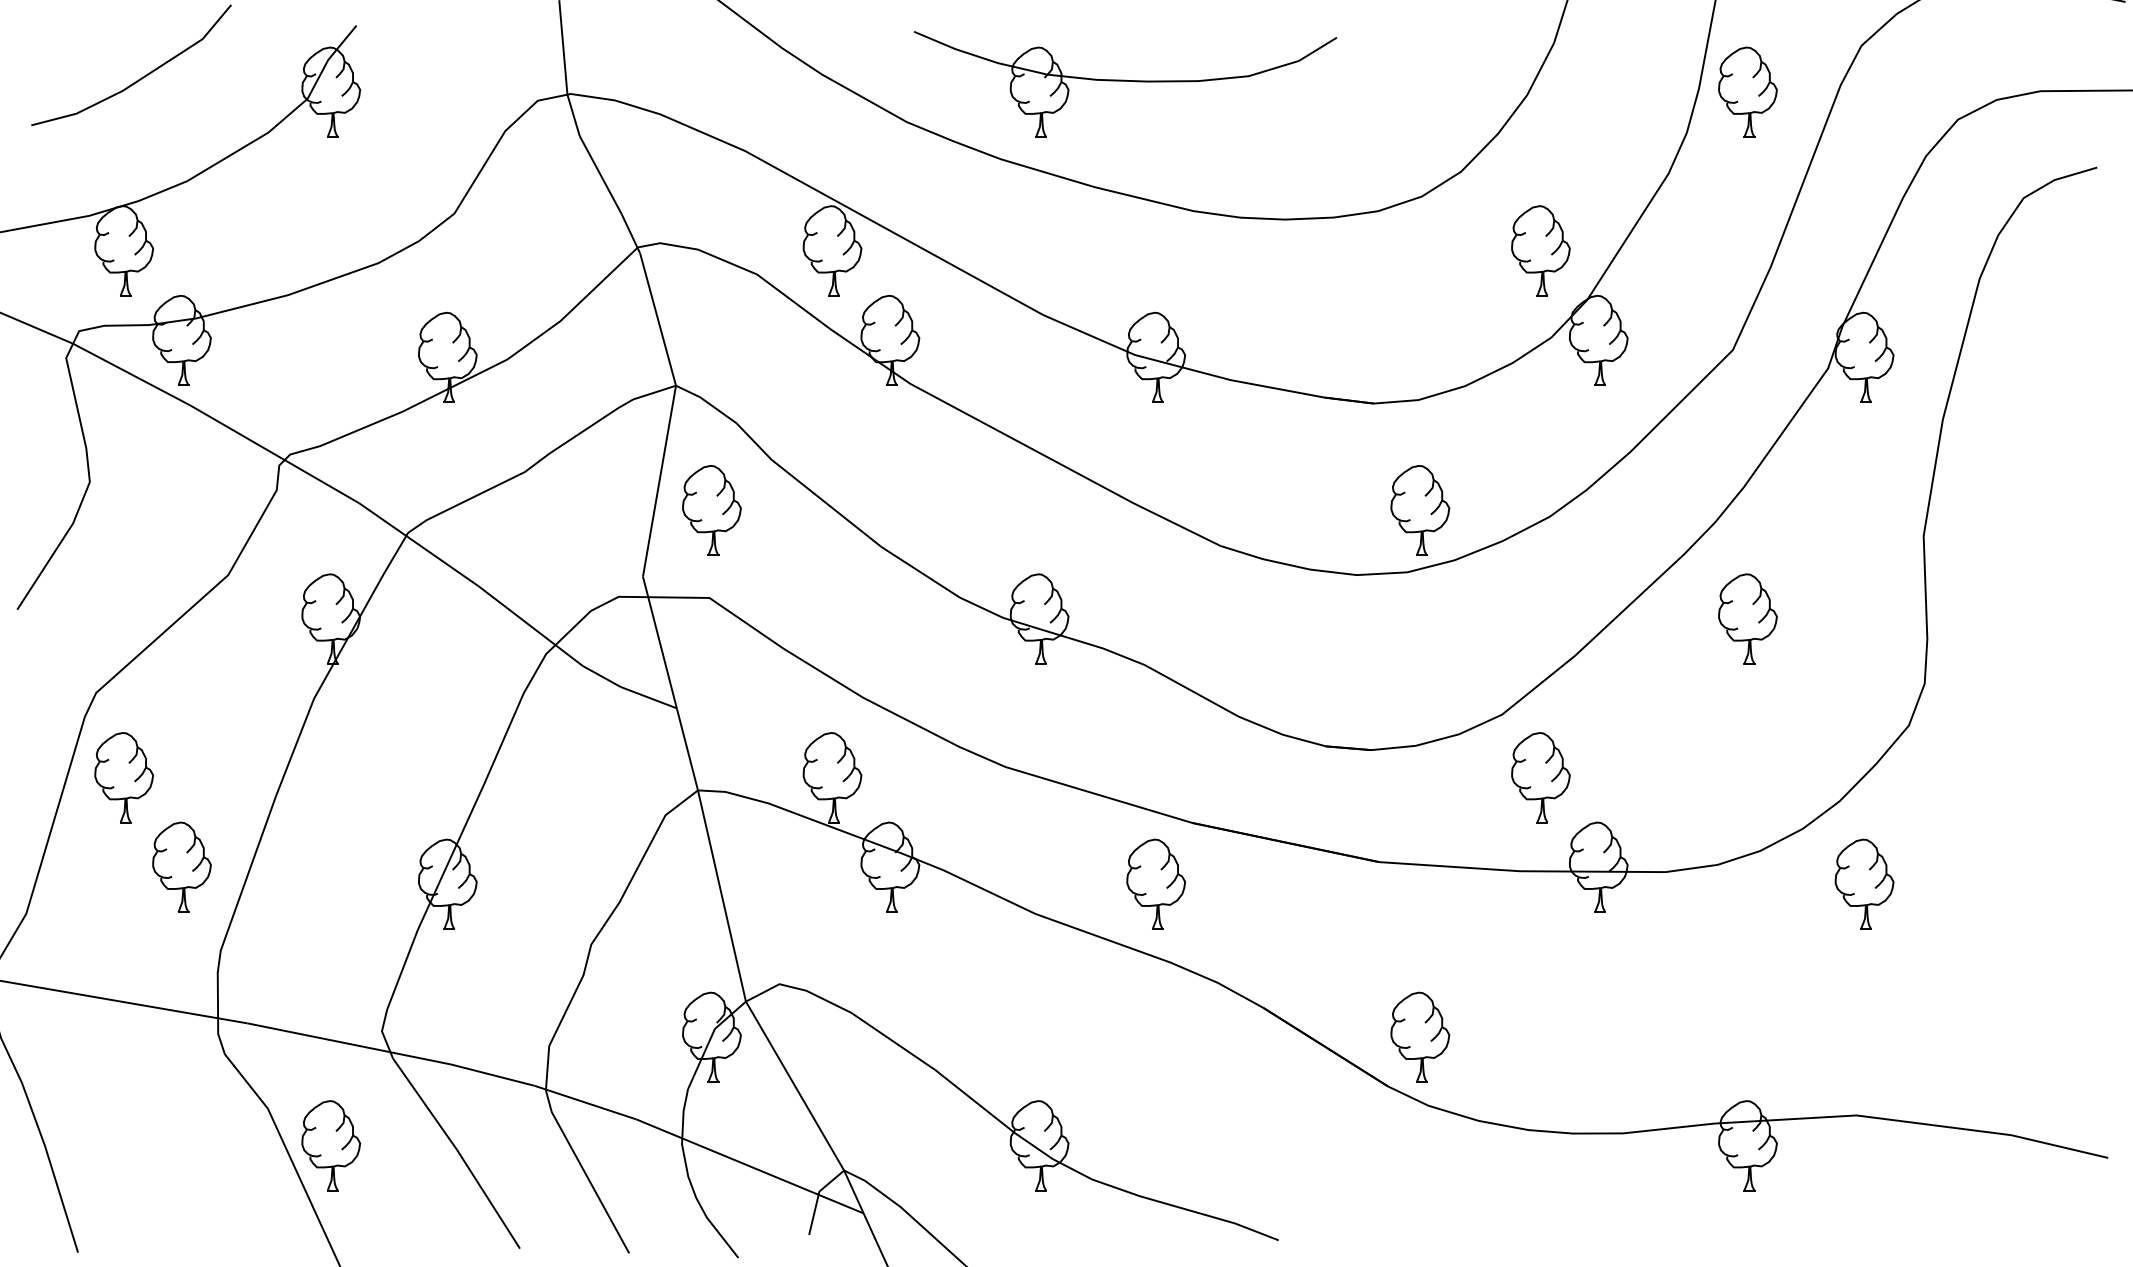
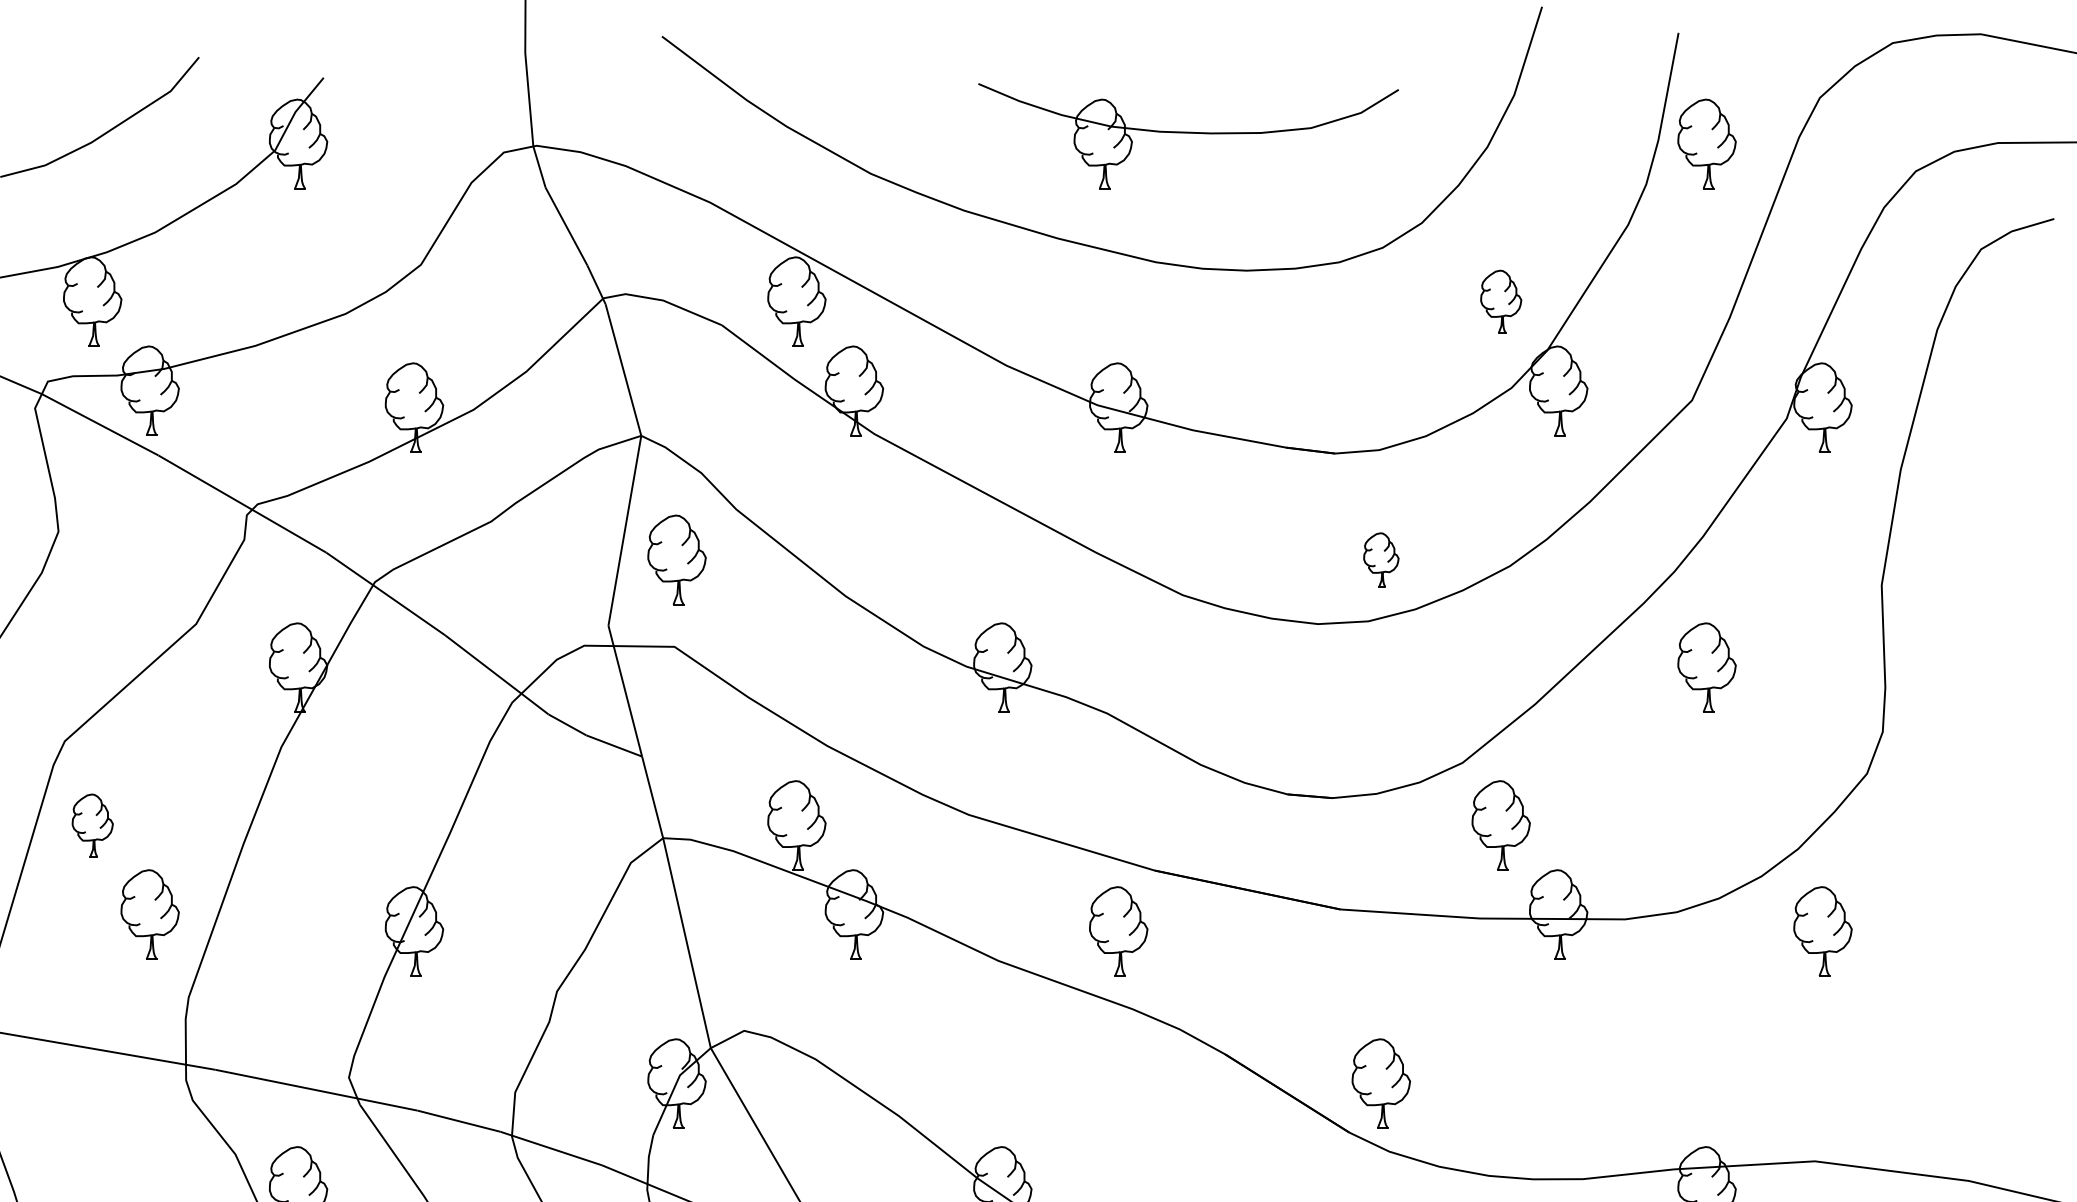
part: (1125, 84) -> (1188, 136), moved
part: (1540, 250) -> (1500, 301), size x0.7
part: (1420, 510) -> (1381, 559), size x0.6
part: (124, 777) -> (92, 825), size x0.7

